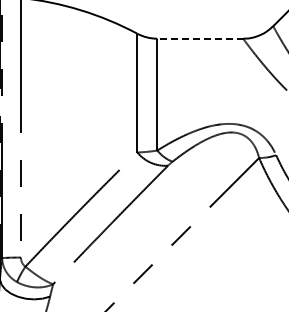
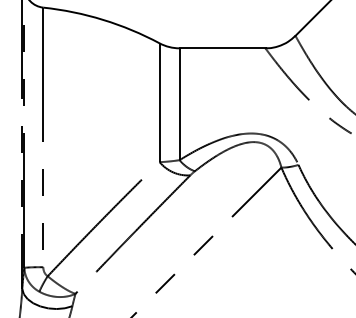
line: (200, 38) -> (222, 48), dashed -> solid

